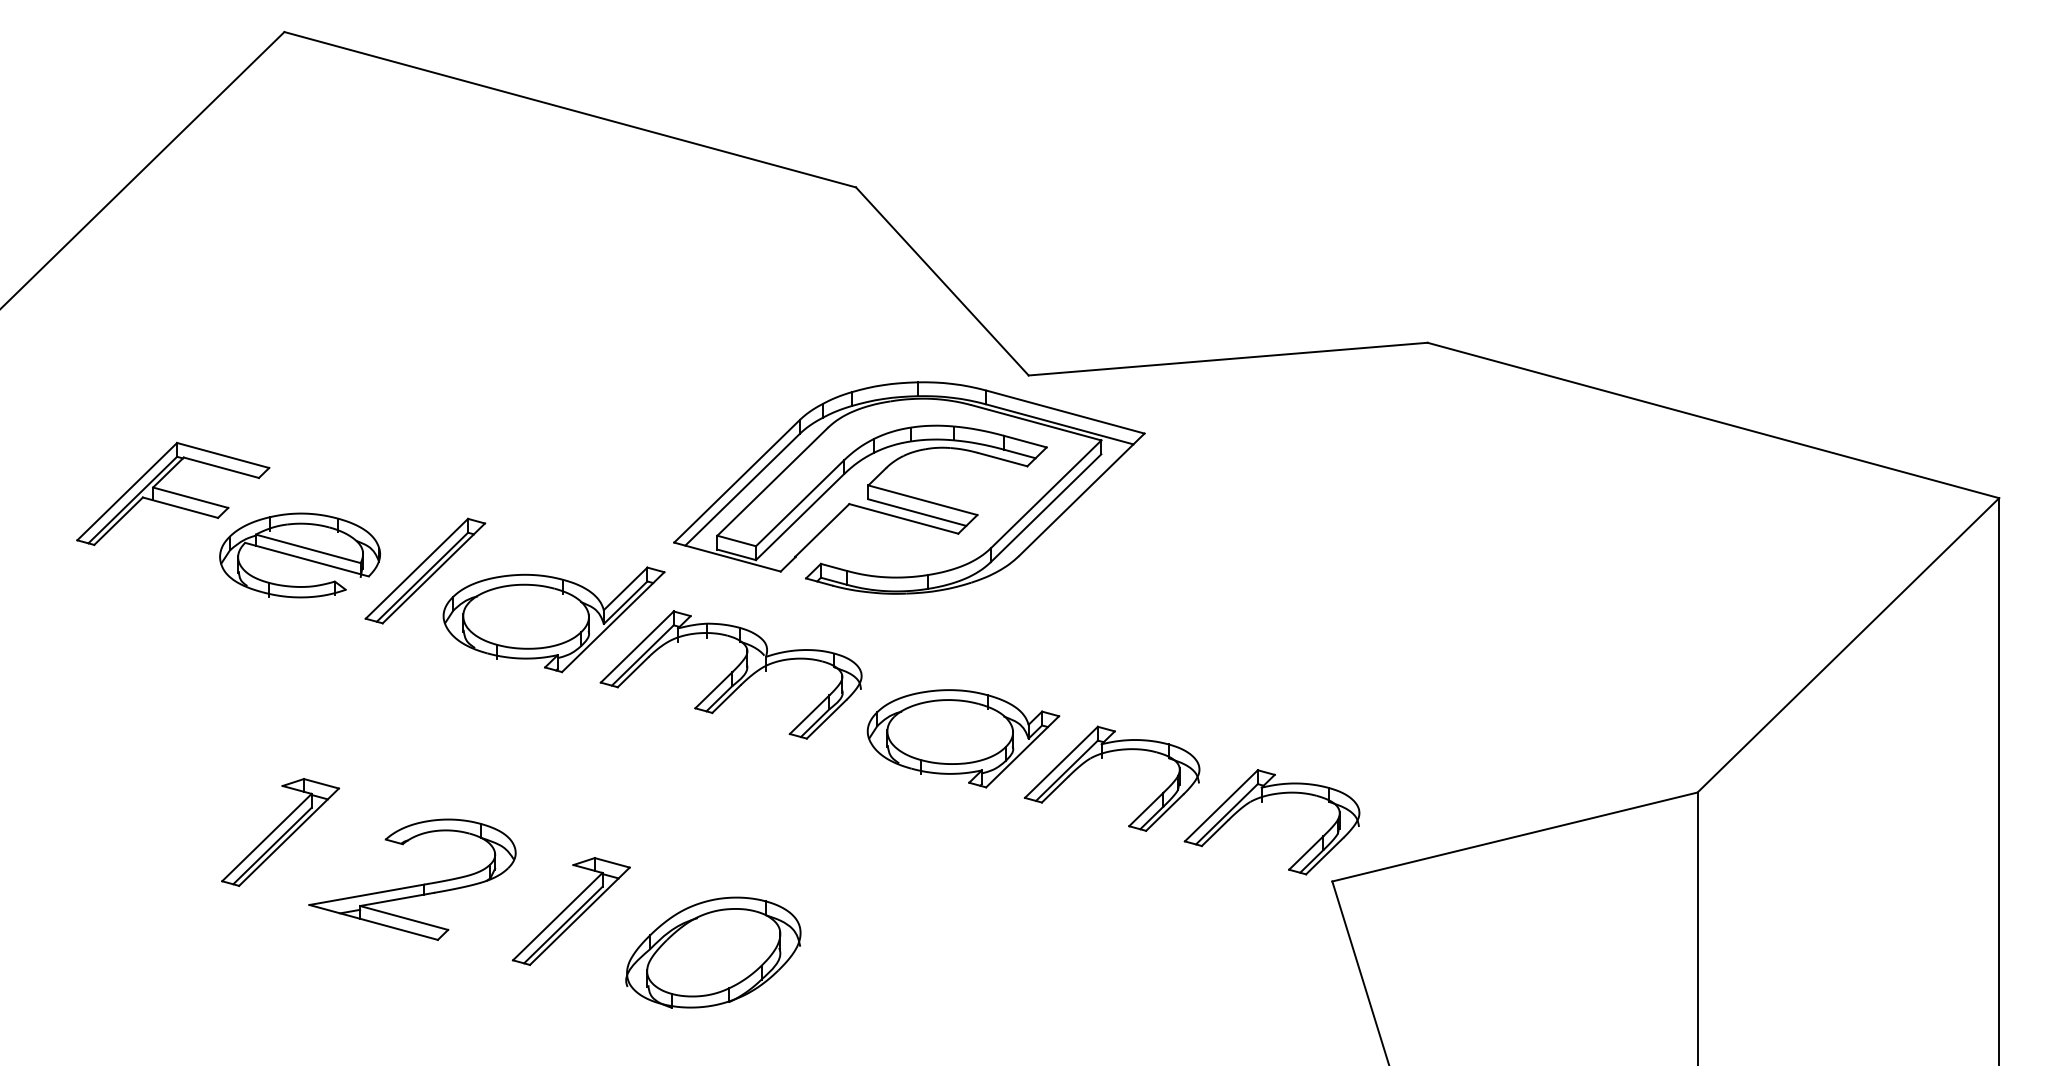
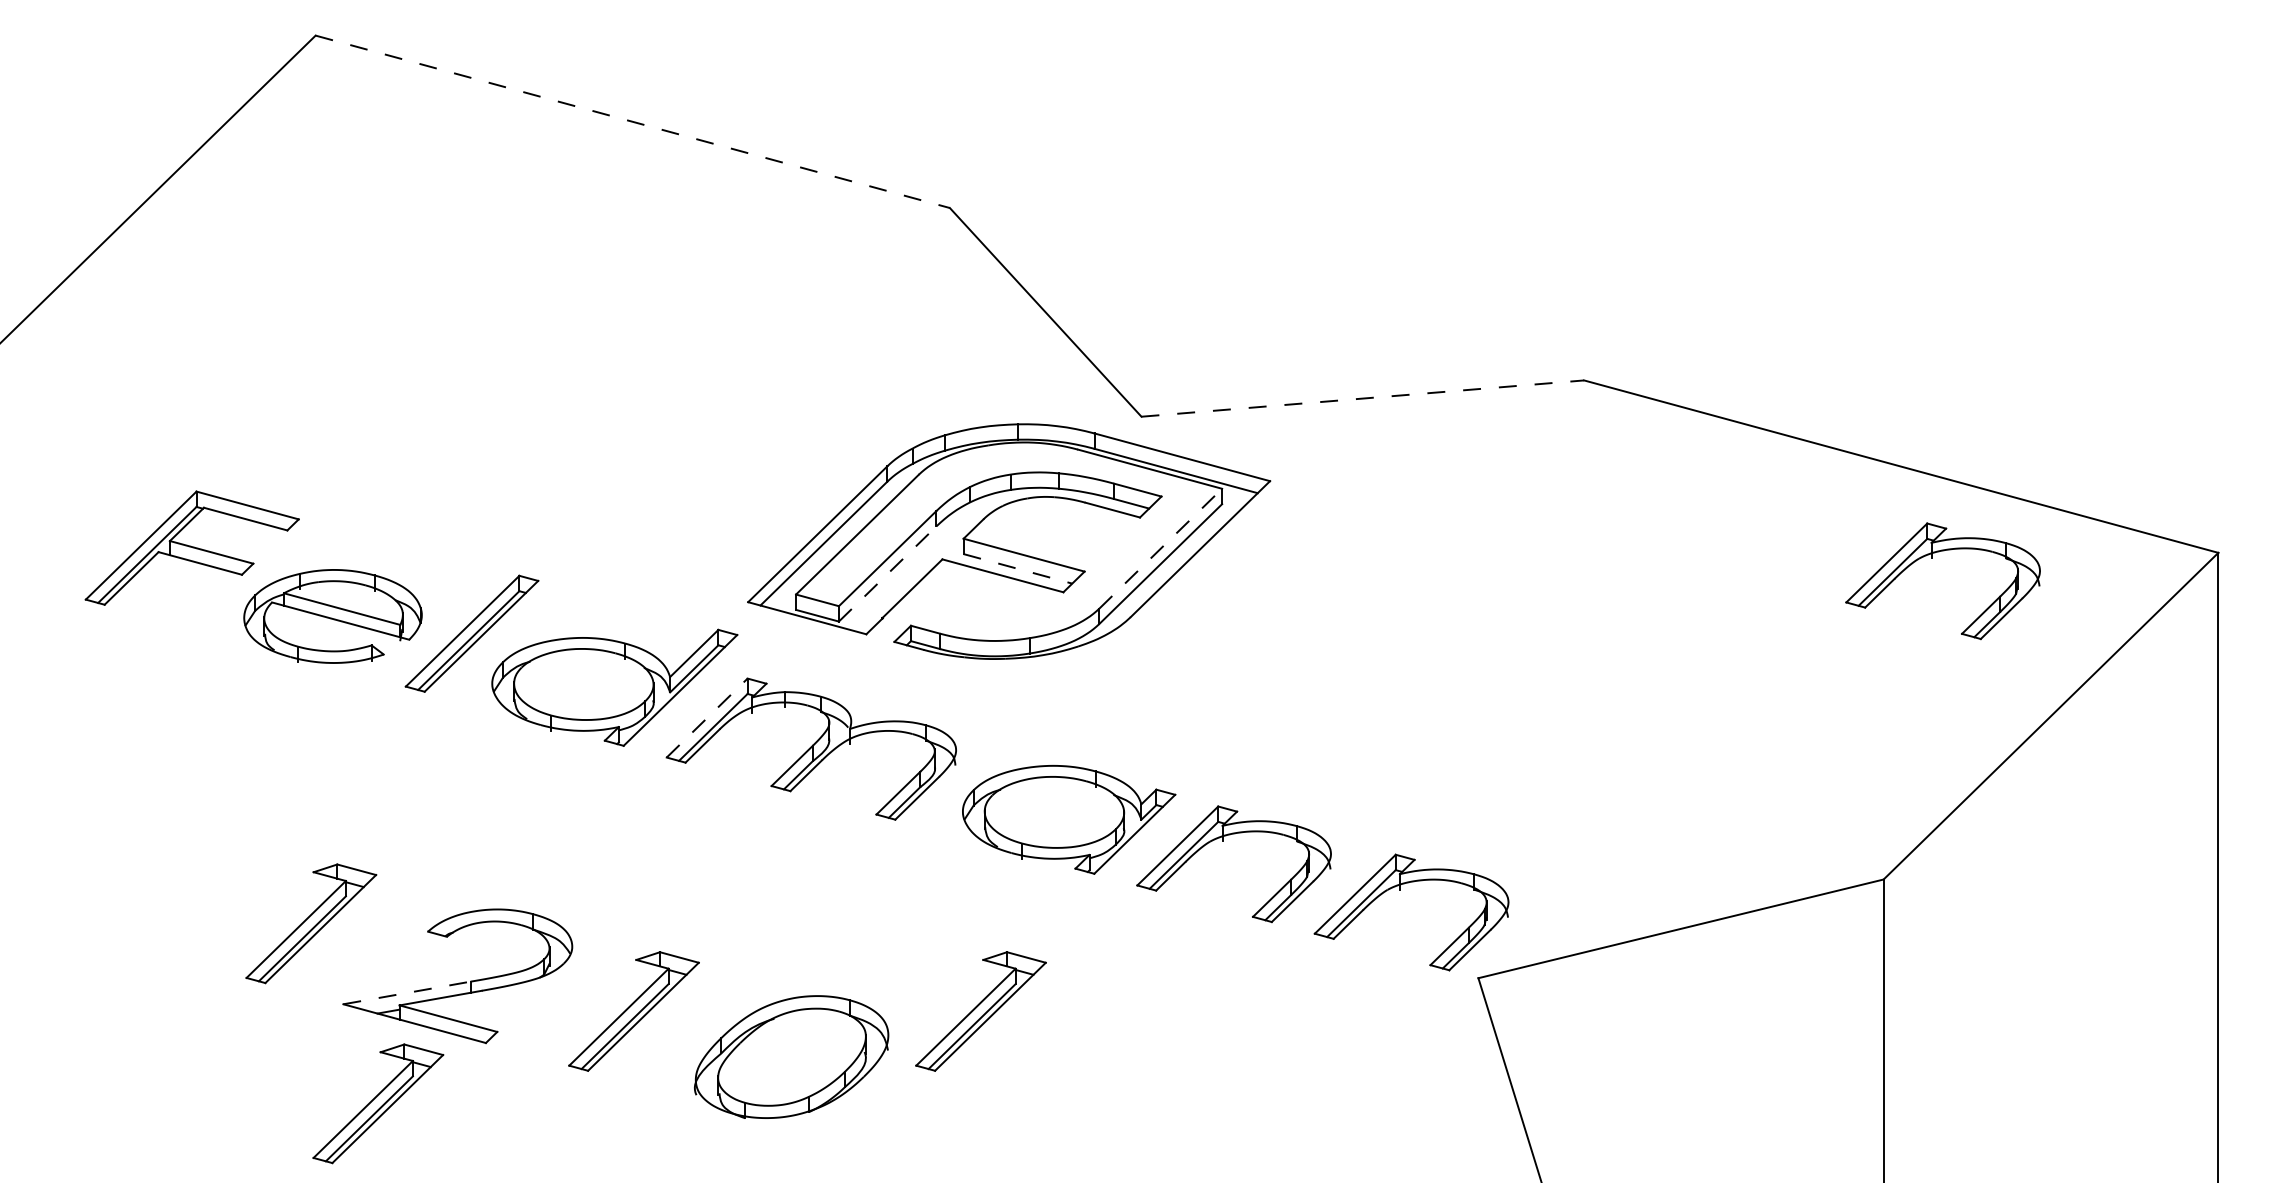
line: (569, 109) -> (632, 121), solid -> dashed
line: (1228, 359) -> (1363, 398), solid -> dashed
line: (1045, 494) -> (1160, 548), solid -> dashed
part: (1741, 503) -> (1932, 558), added
line: (917, 513) -> (1018, 569), solid -> dashed
line: (800, 516) -> (888, 573), solid -> dashed
line: (637, 647) -> (707, 718), solid -> dashed
line: (366, 894) -> (406, 992), solid -> dashed
part: (883, 911) -> (980, 1011), added
part: (341, 994) -> (378, 1103), added

